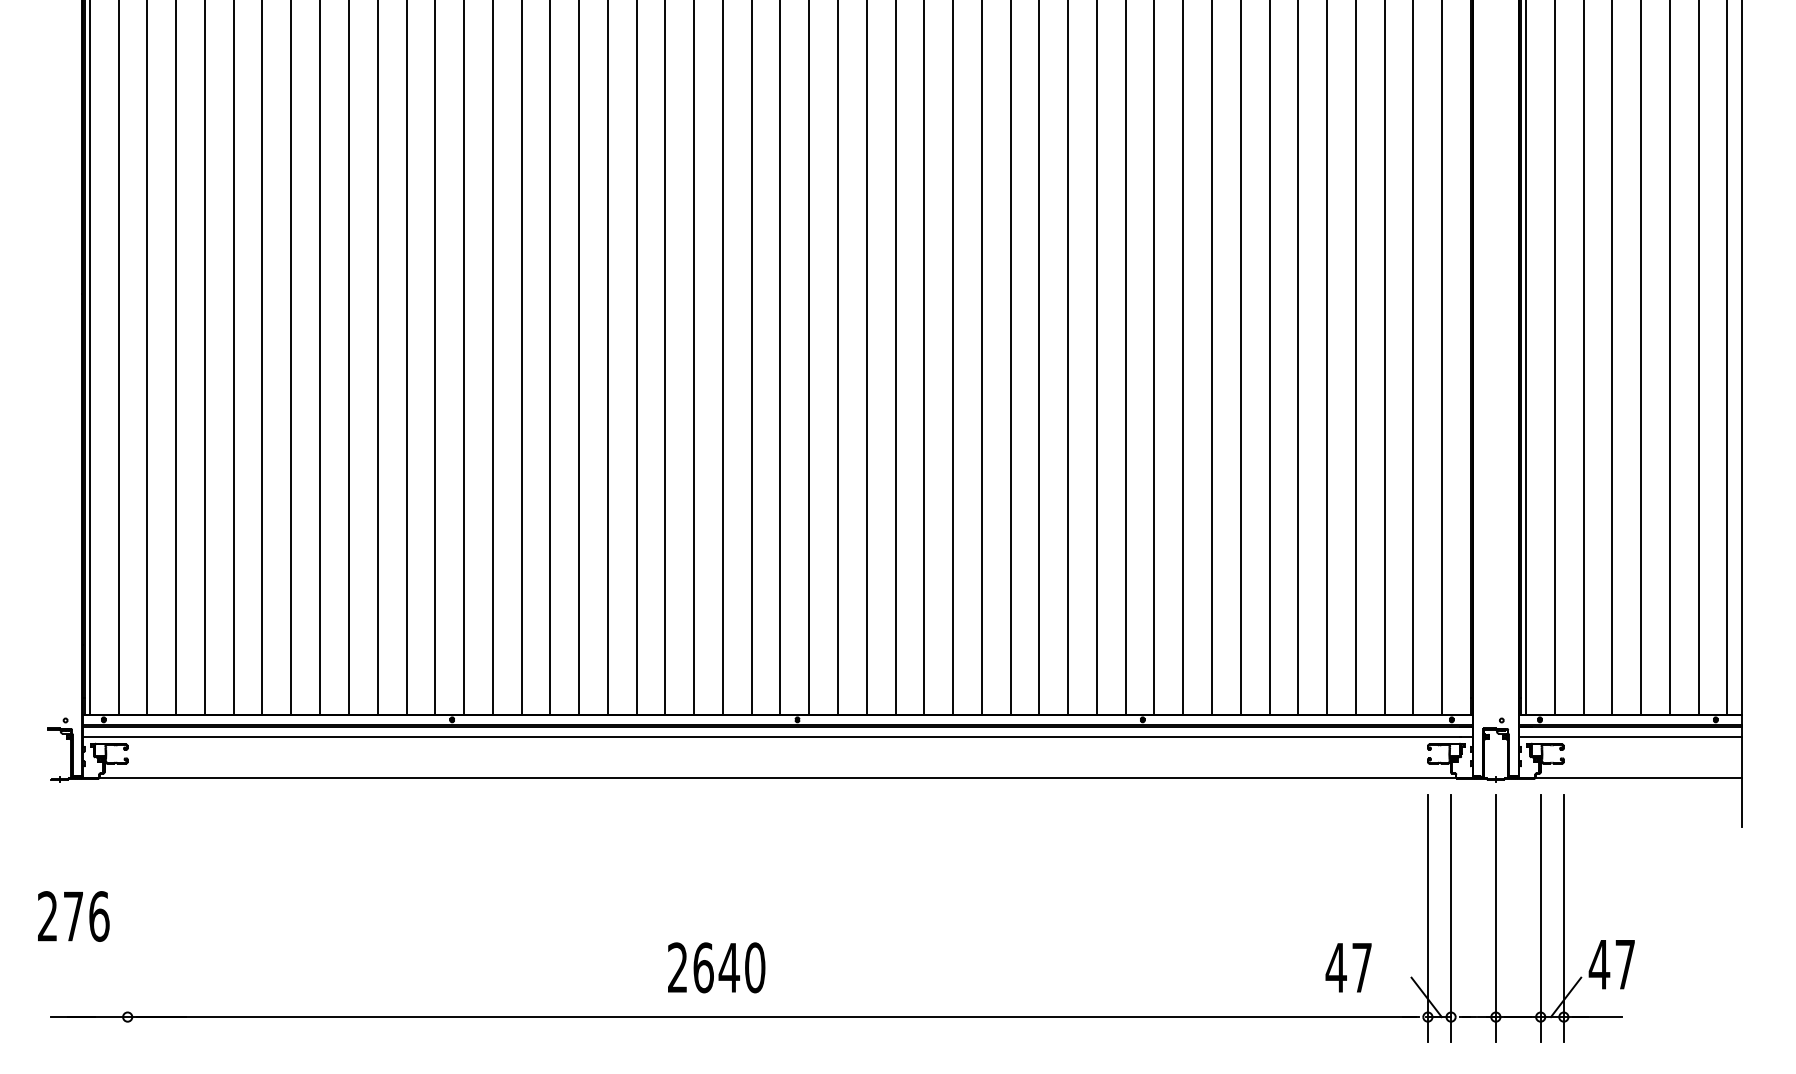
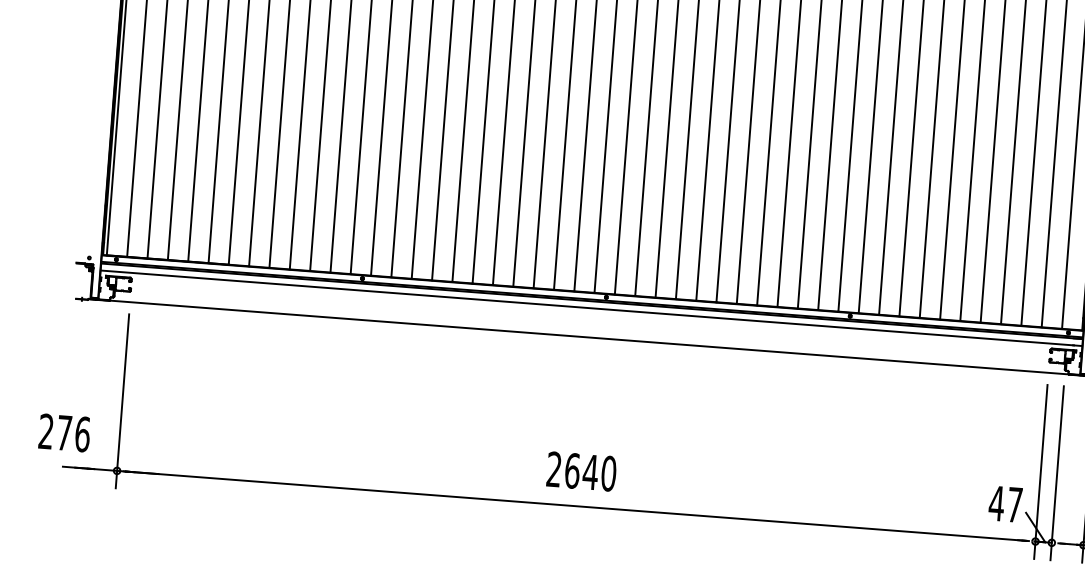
text: (73, 916) -> (64, 433), moved
line: (127, 918) -> (122, 401), added
text: (716, 967) -> (581, 471), moved
text: (1348, 967) -> (1005, 504), moved

